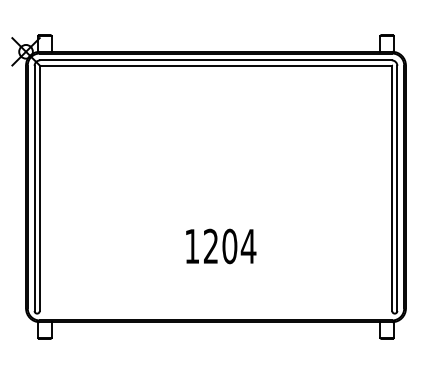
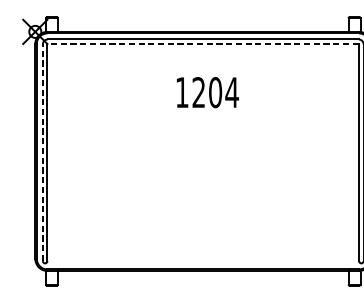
line: (216, 65) -> (203, 43), solid -> dashed
line: (34, 188) -> (42, 152), solid -> dashed
text: (221, 246) -> (208, 92), moved

